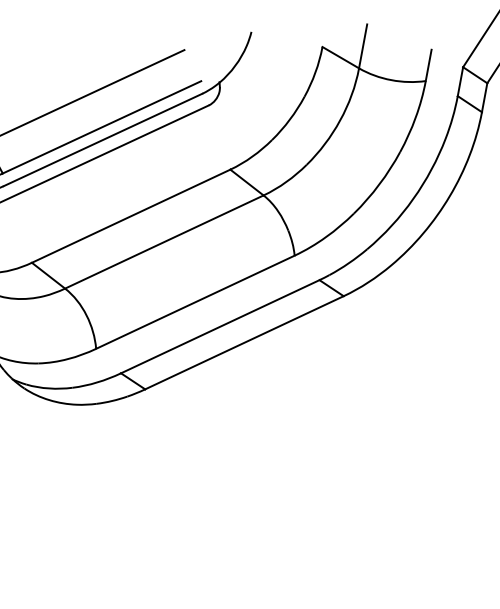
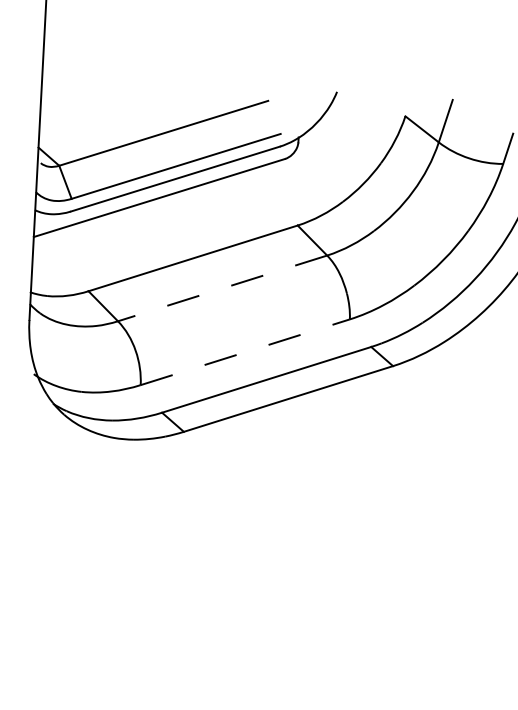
line: (164, 242) -> (222, 288), solid -> dashed
line: (195, 302) -> (245, 352), solid -> dashed

